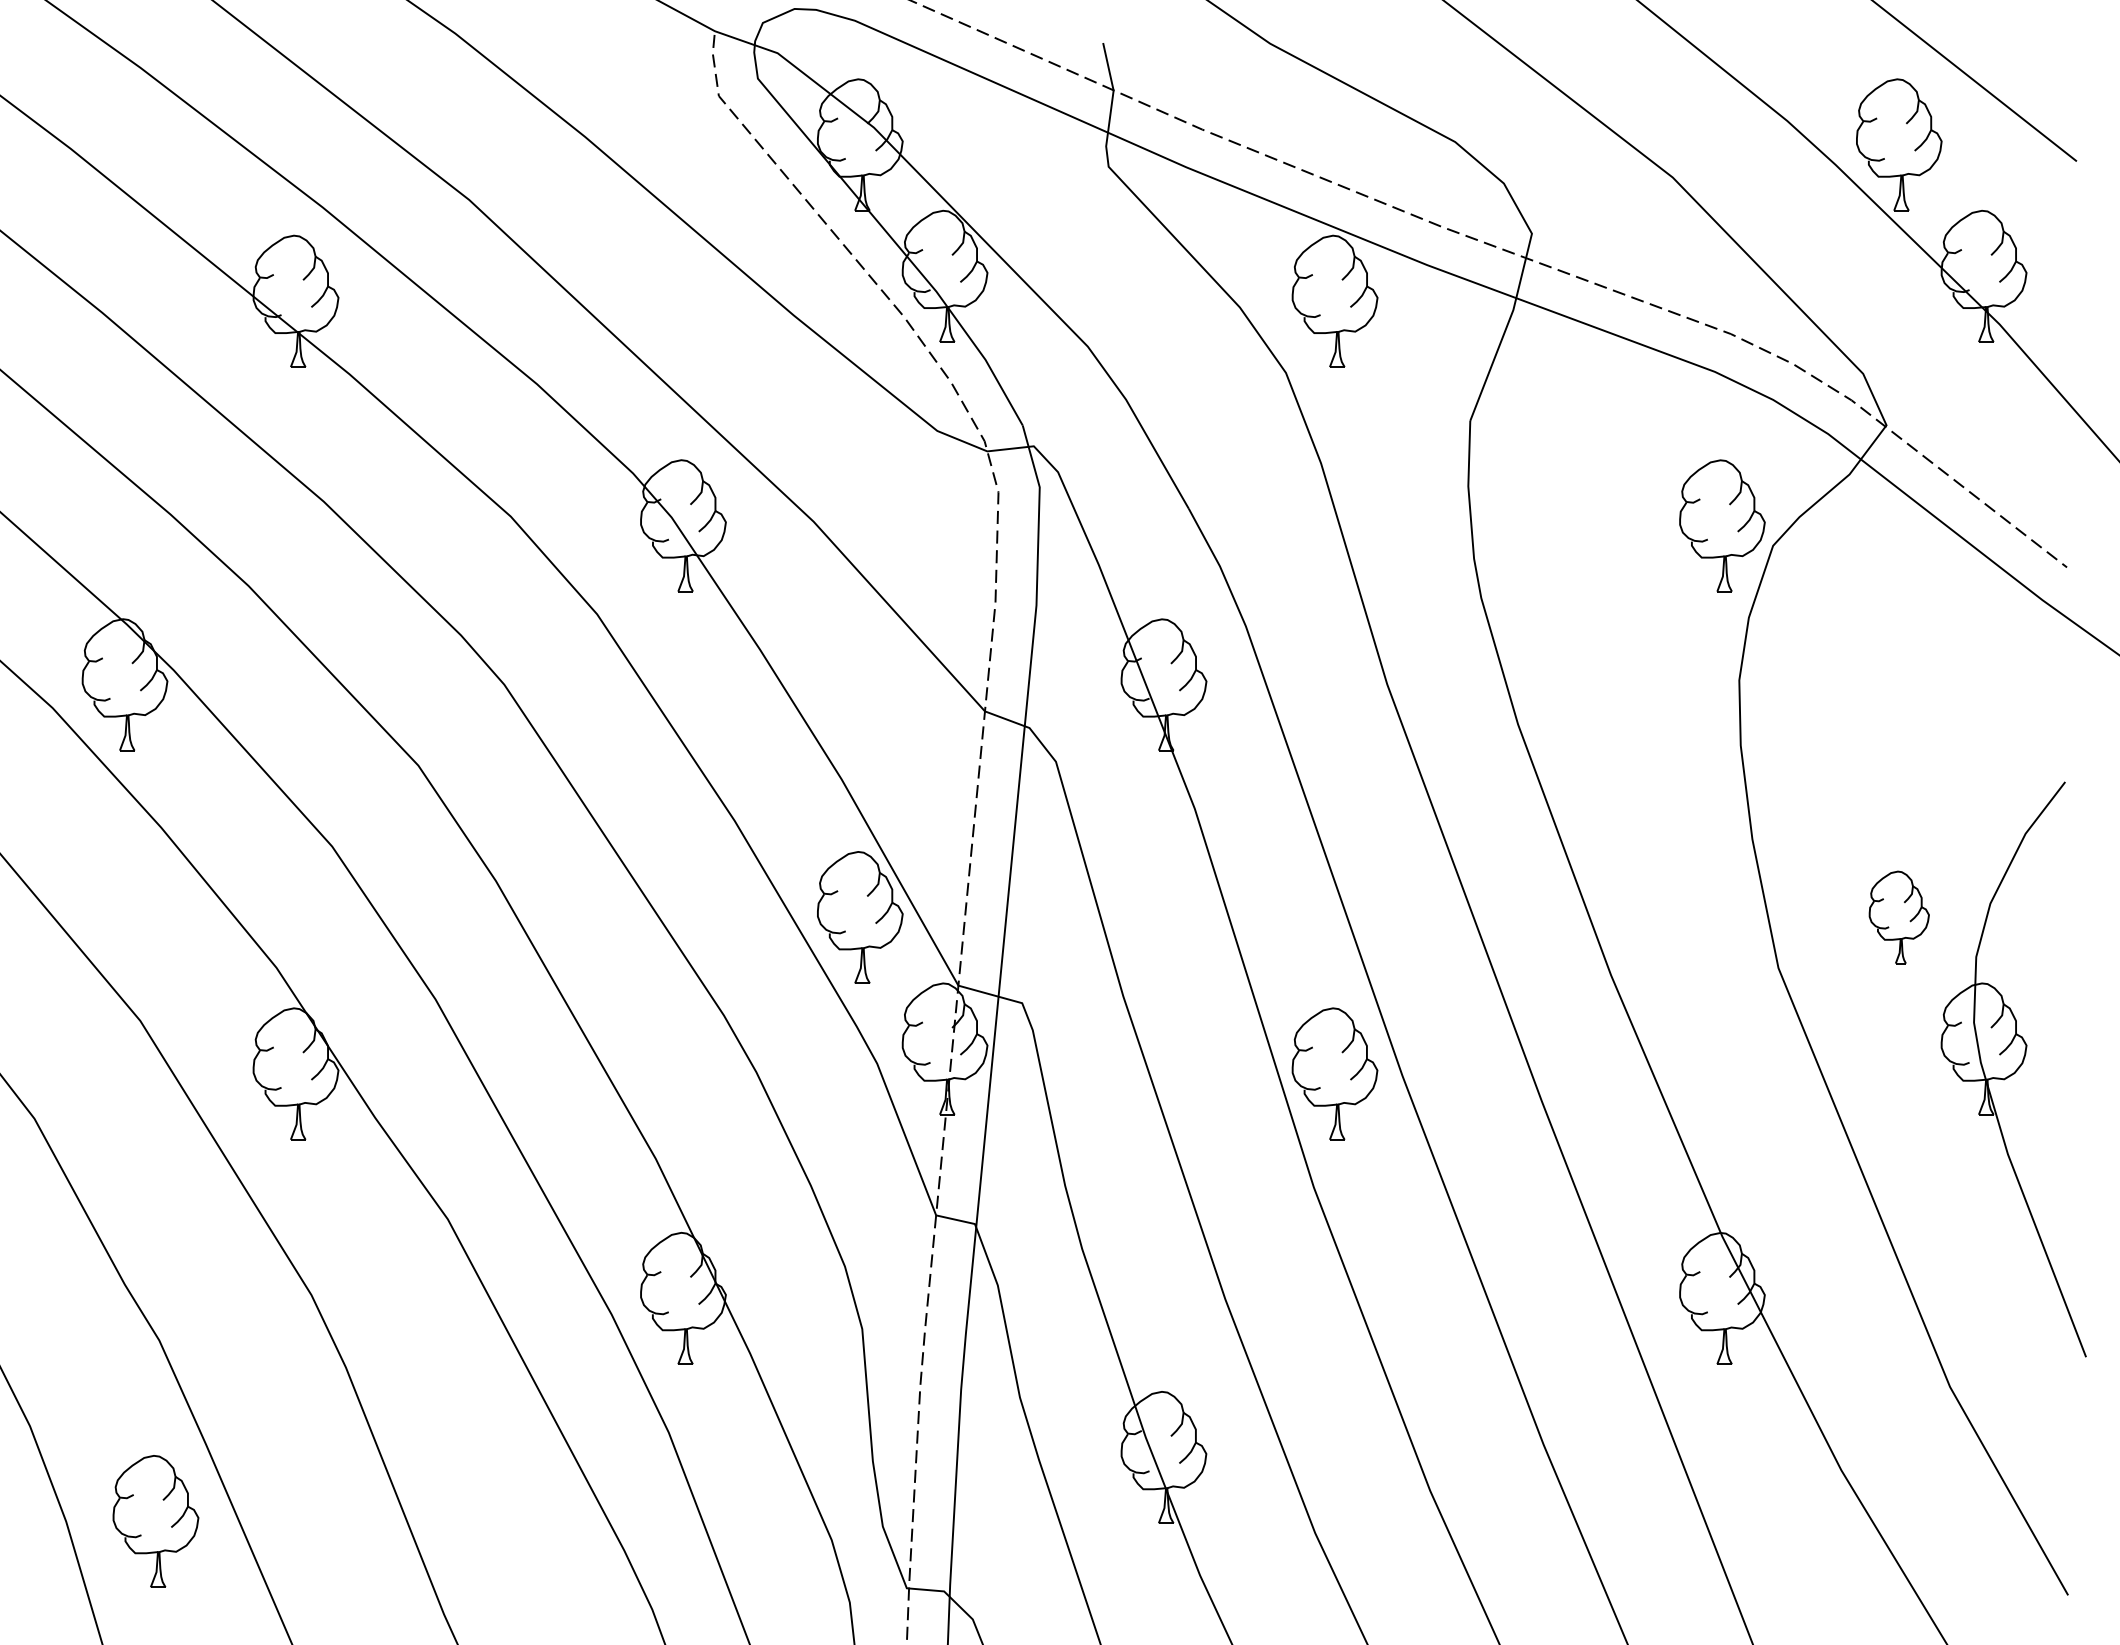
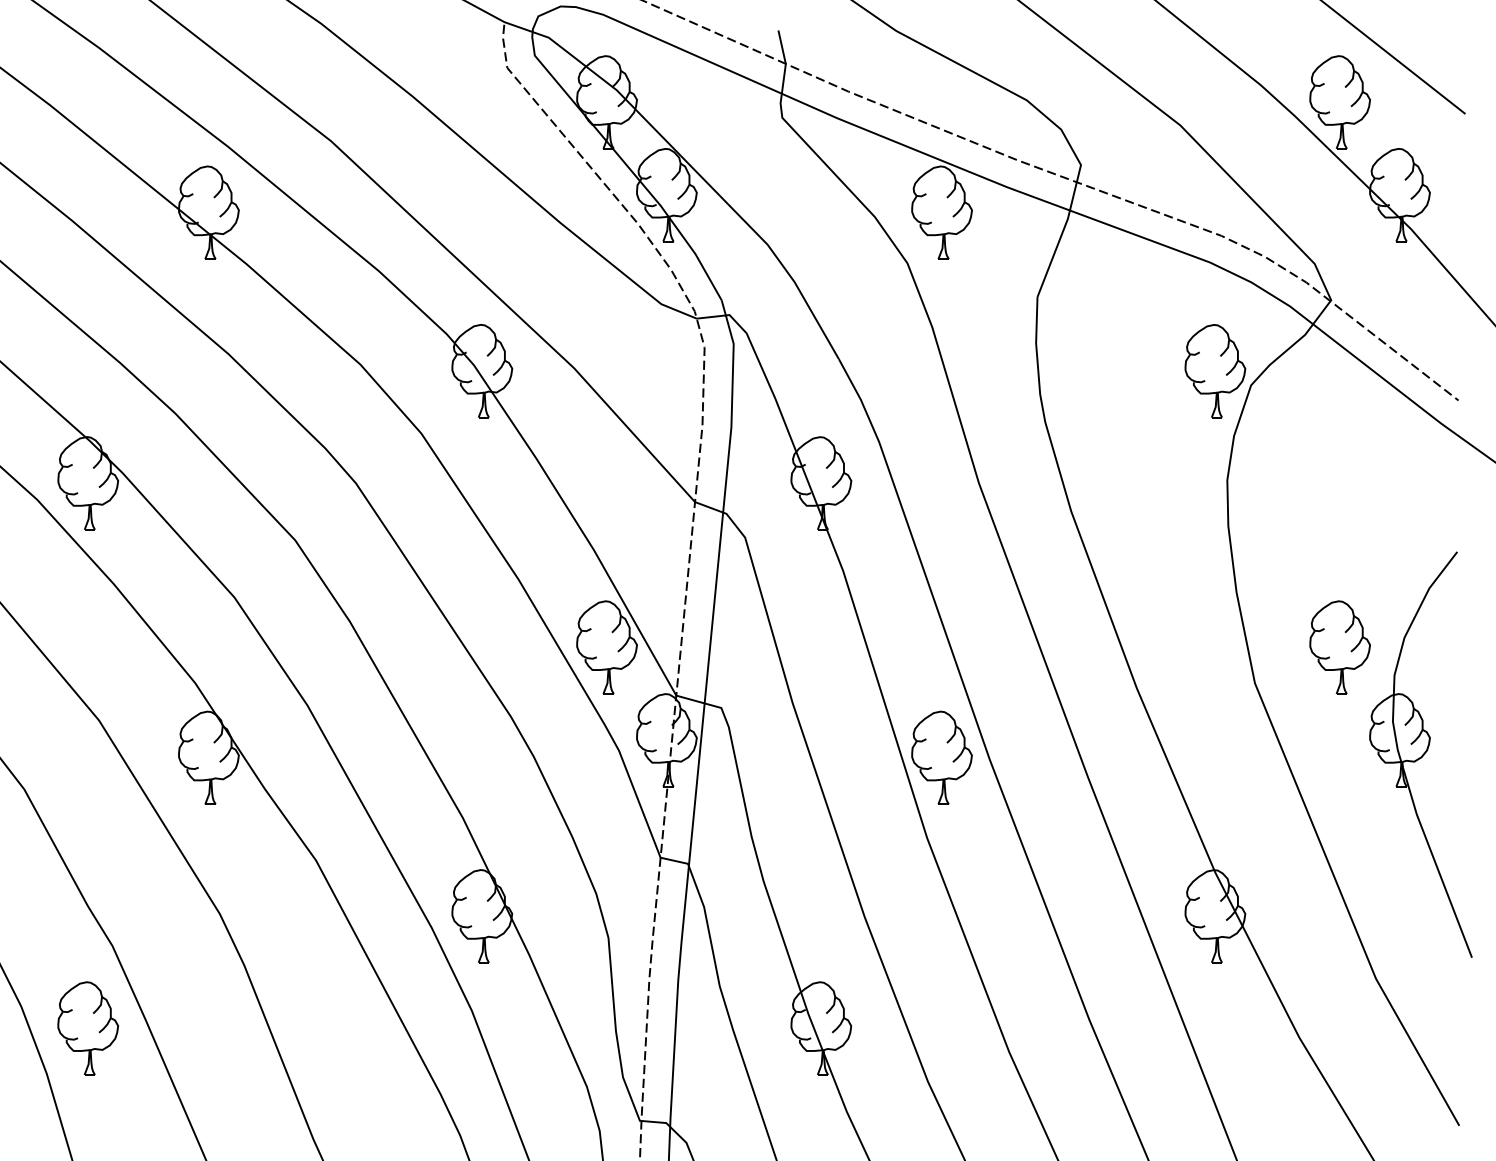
part: (1899, 917) -> (1340, 647), size x1.43
part: (155, 1521) -> (87, 1028), moved

